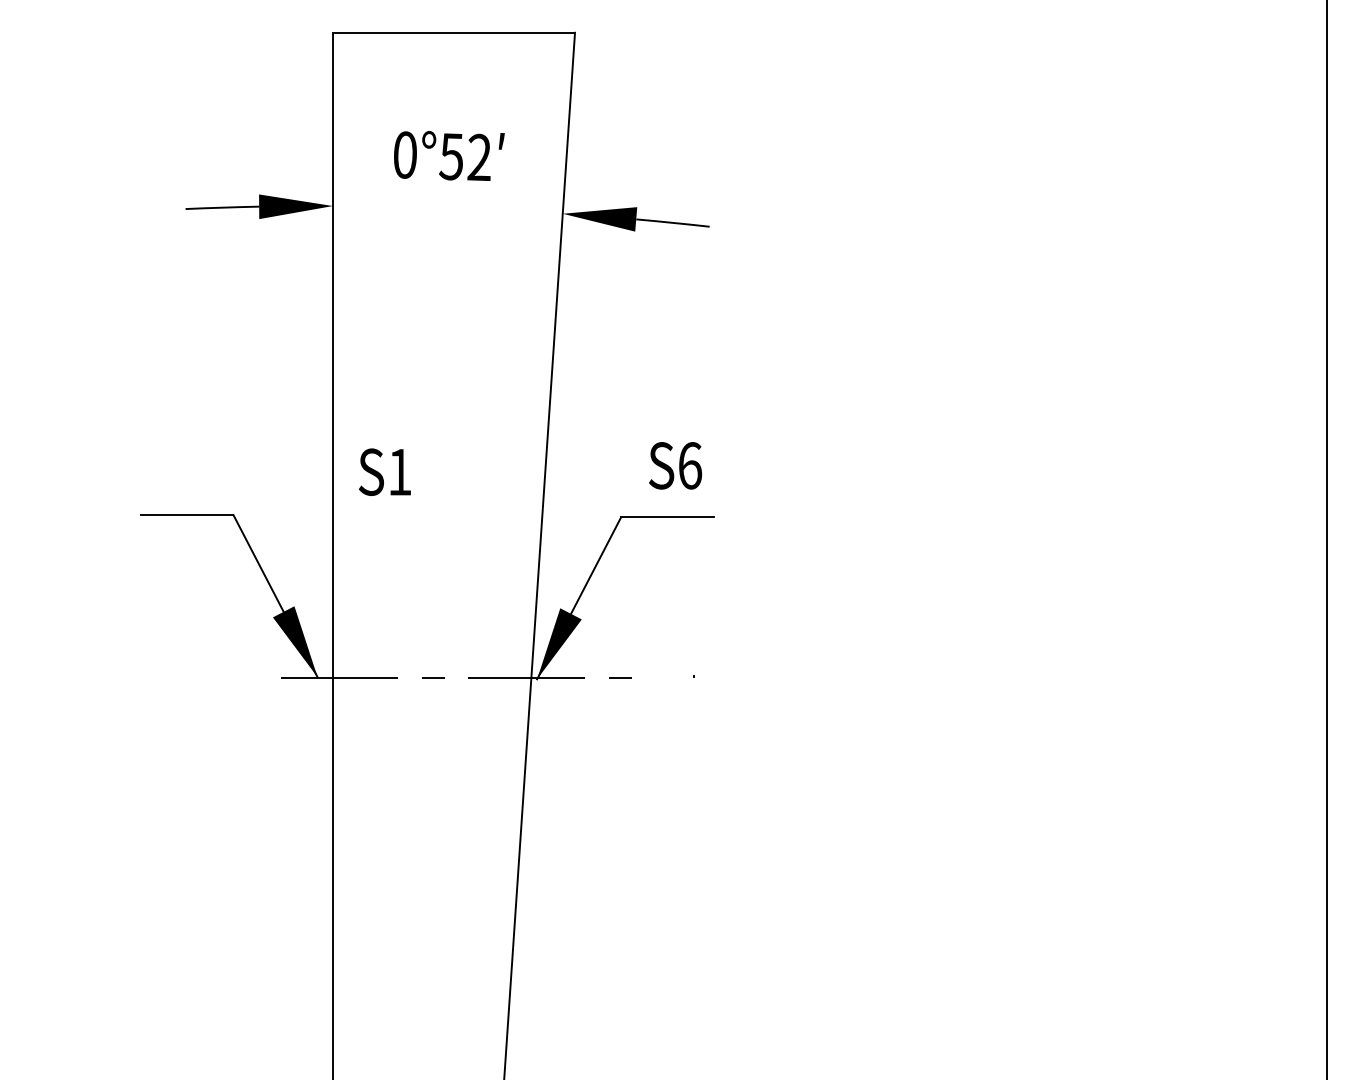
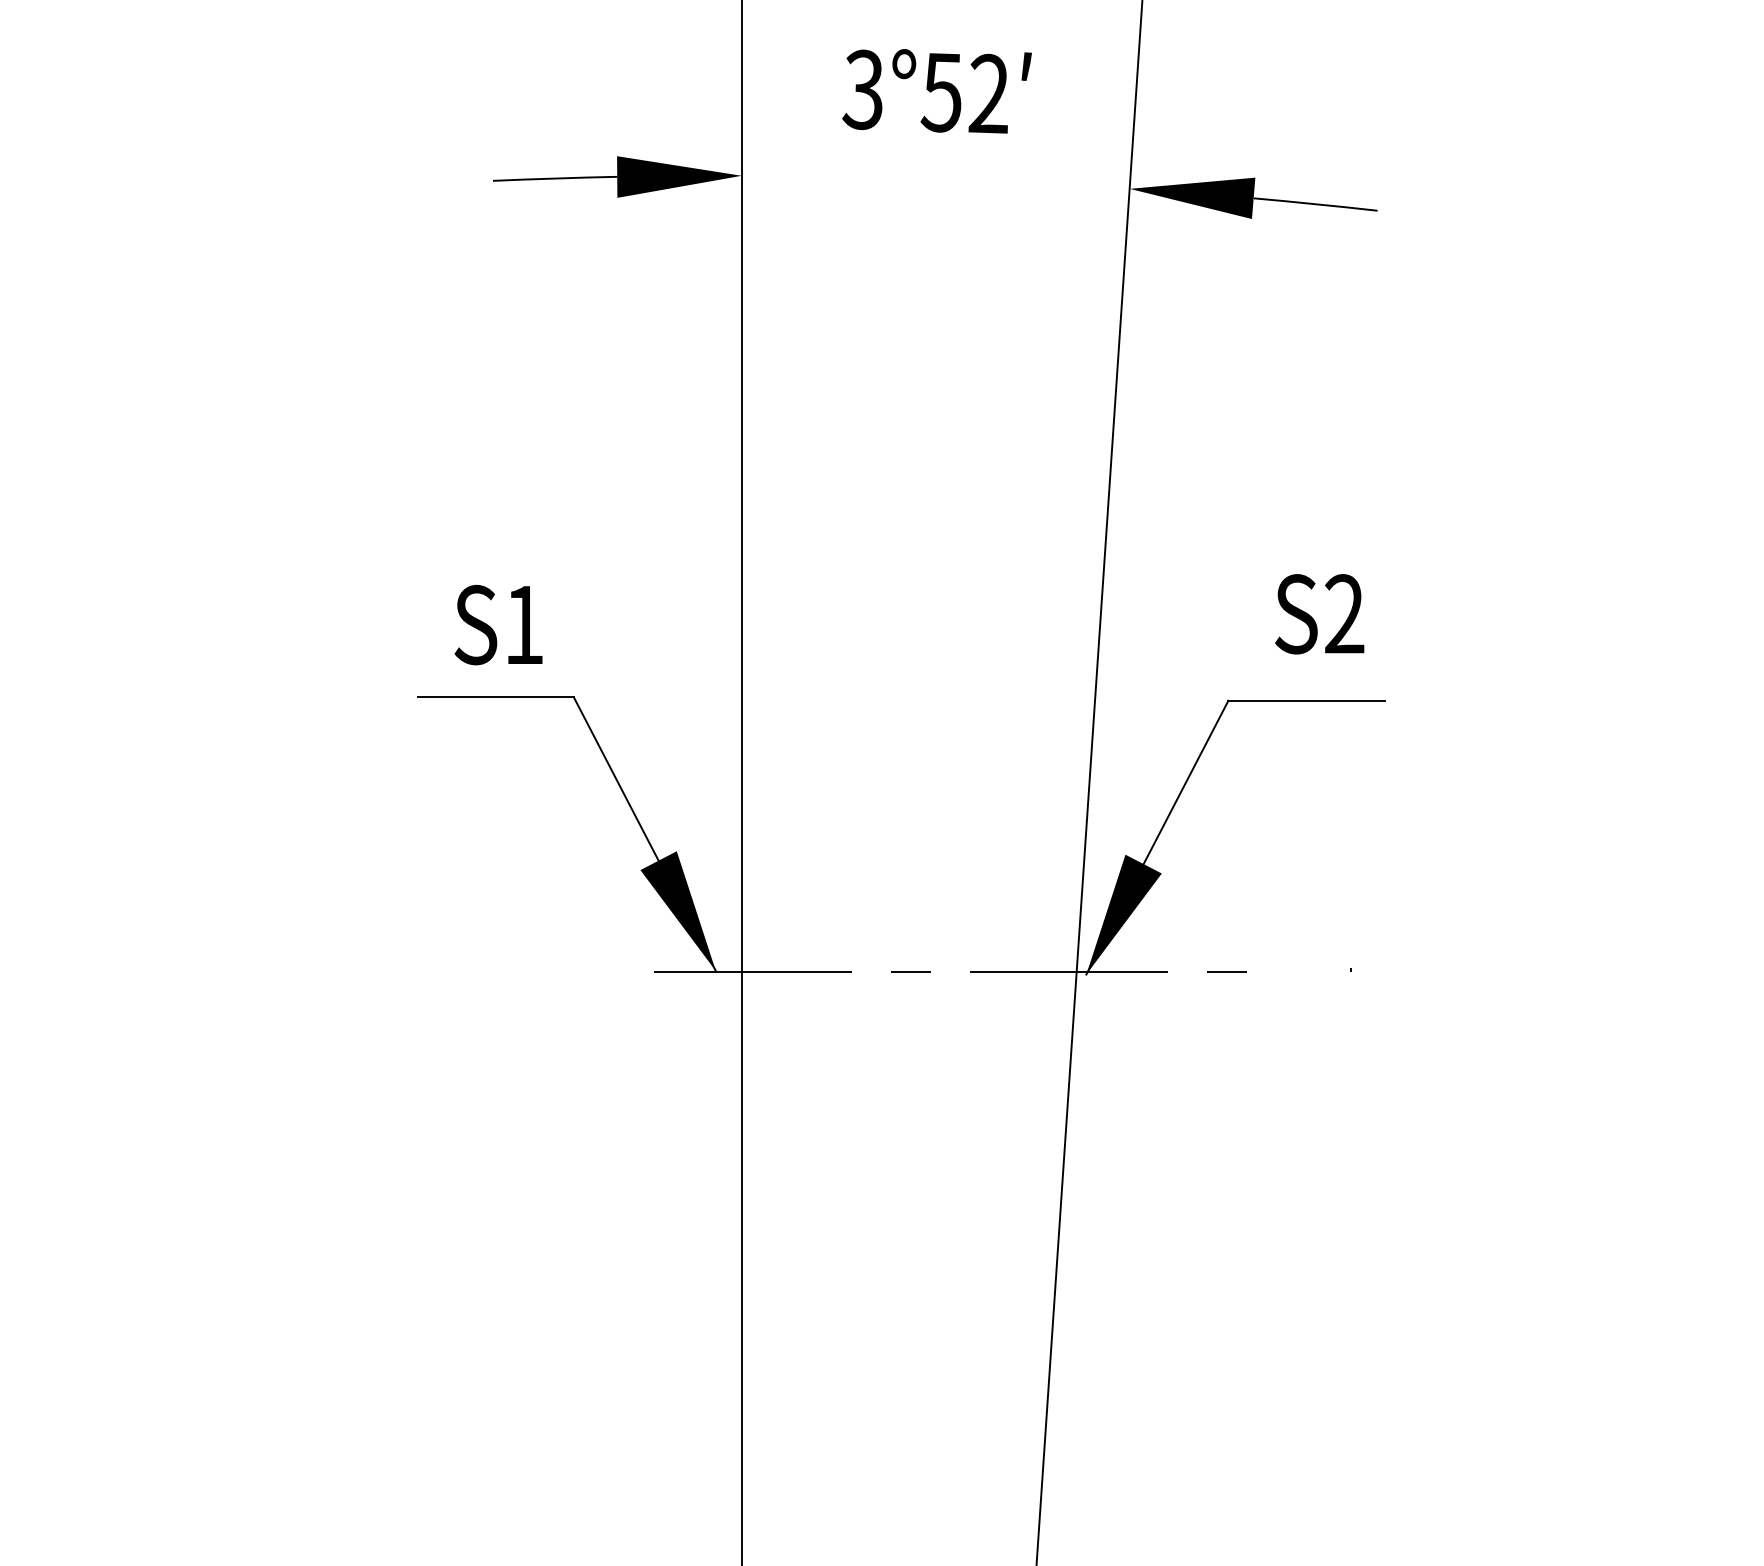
text: (404, 154) -> (862, 88), 0°52 -> 3°52
text: (690, 465) -> (1345, 613), S6 -> S2
text: (384, 471) -> (497, 623), moved

